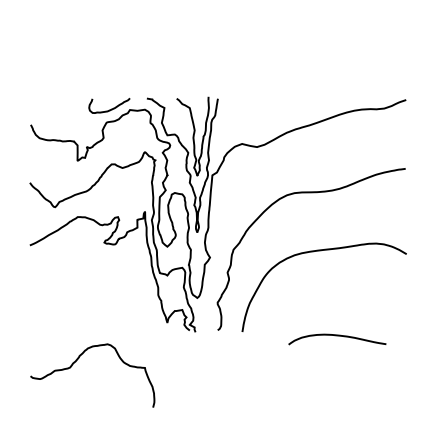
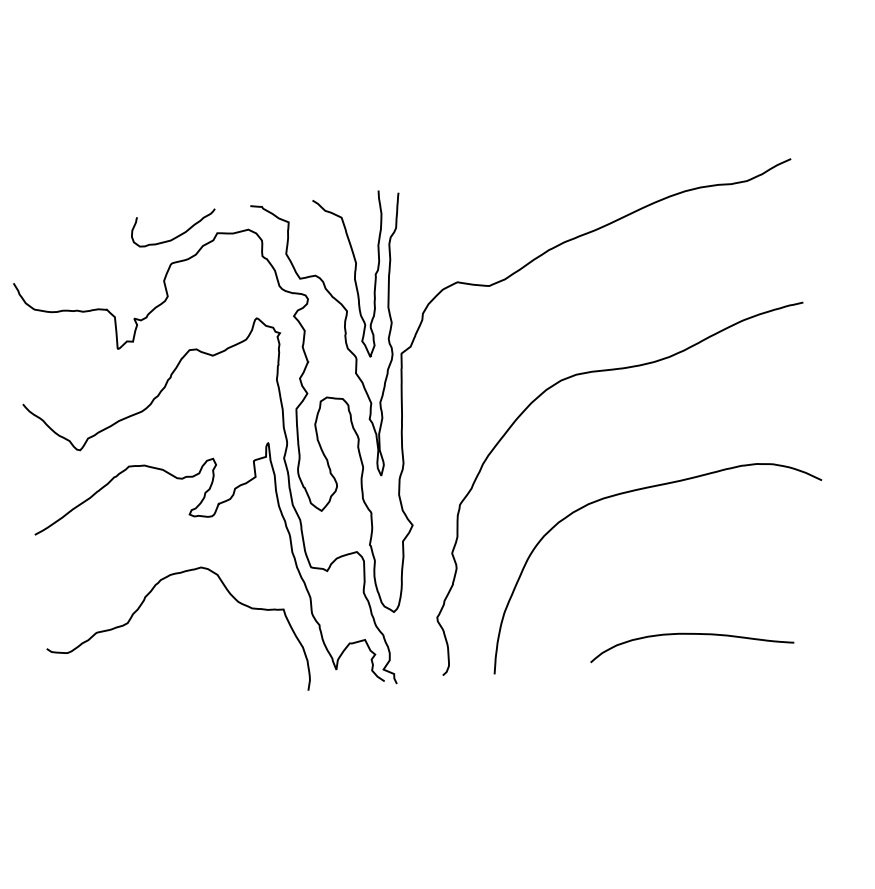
curve: (337, 336) -> (690, 636), moved
curve: (77, 360) -> (141, 607), moved

